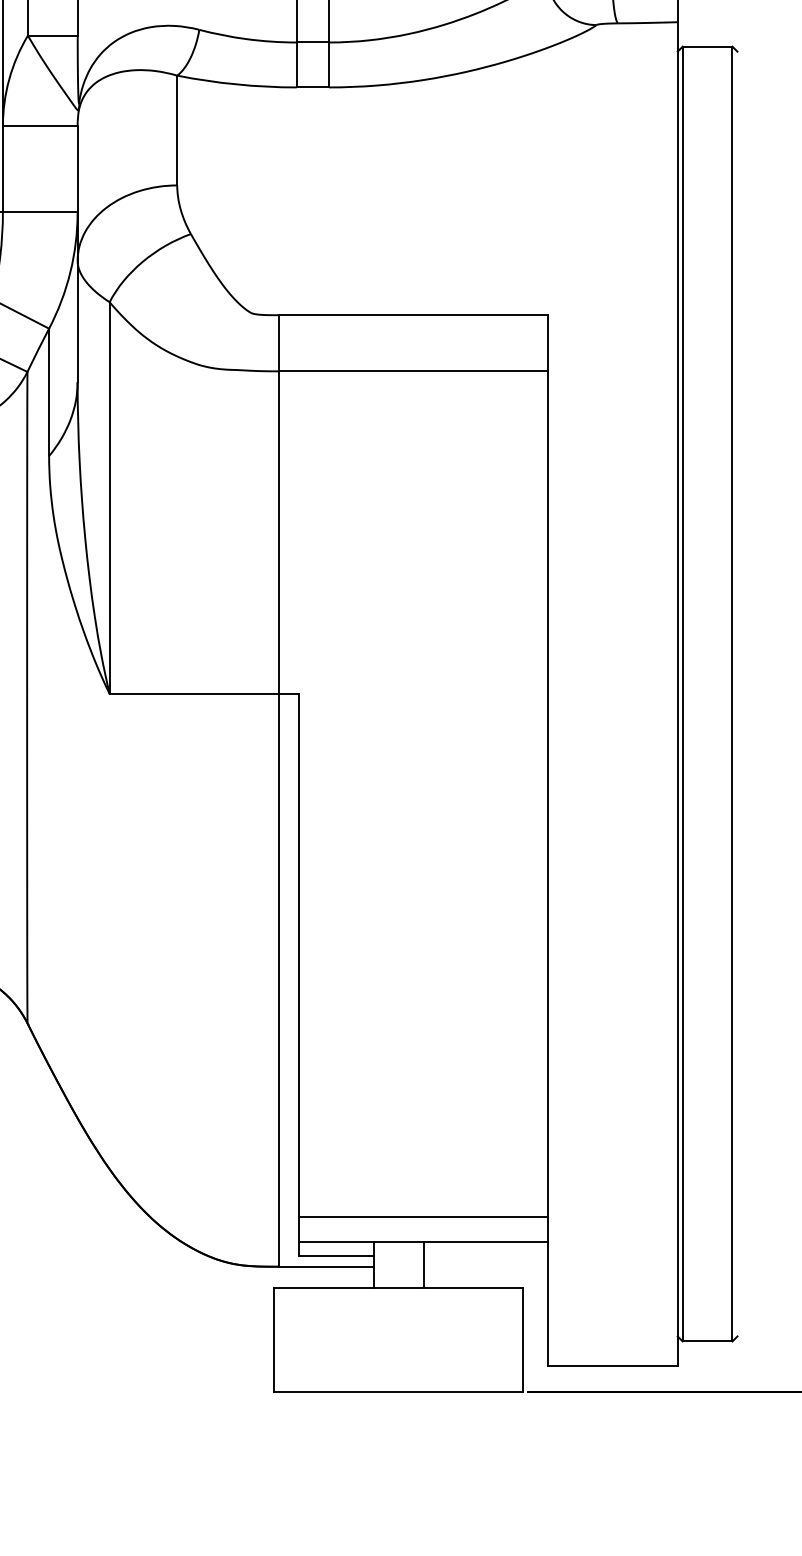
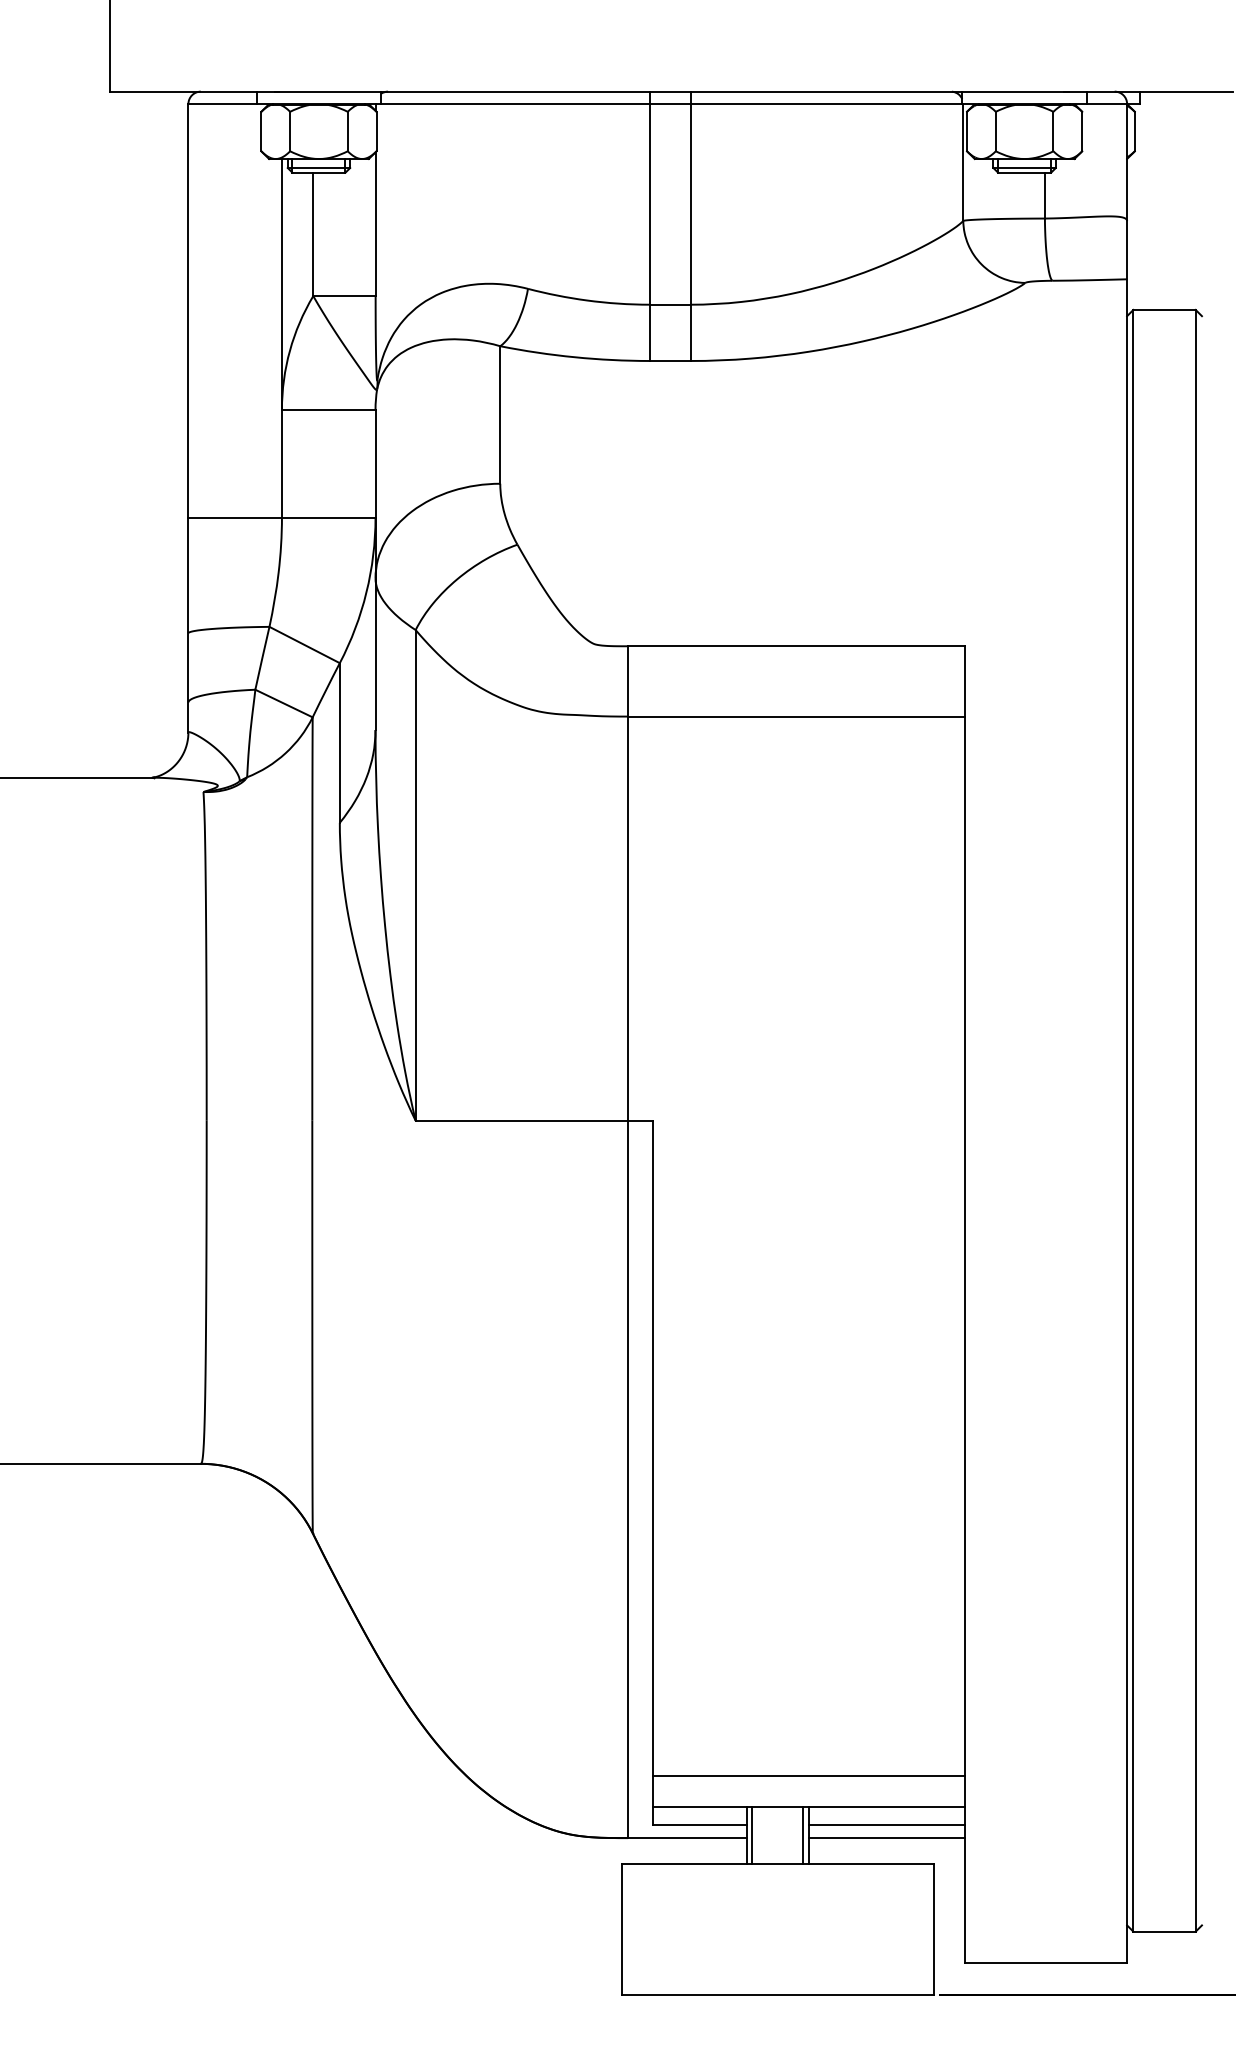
line: (485, 1255) -> (886, 1824), added
line: (378, 1264) -> (752, 1835), added
line: (419, 1264) -> (803, 1835), added
line: (485, 1267) -> (886, 1838), added

